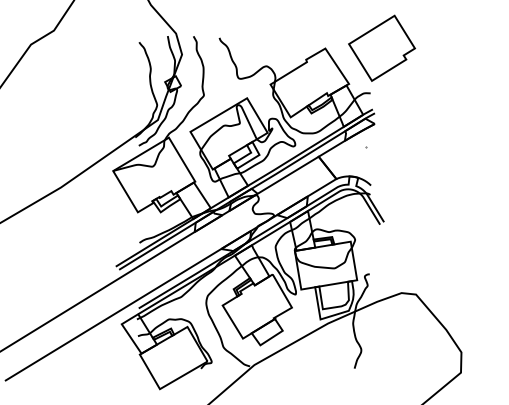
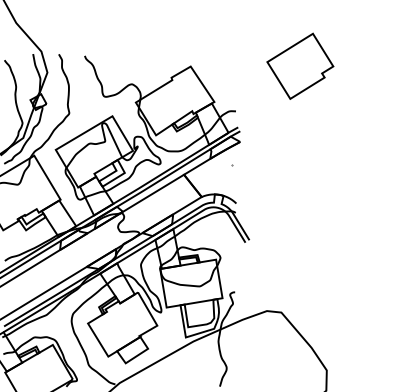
part: (381, 47) -> (299, 65), moved

